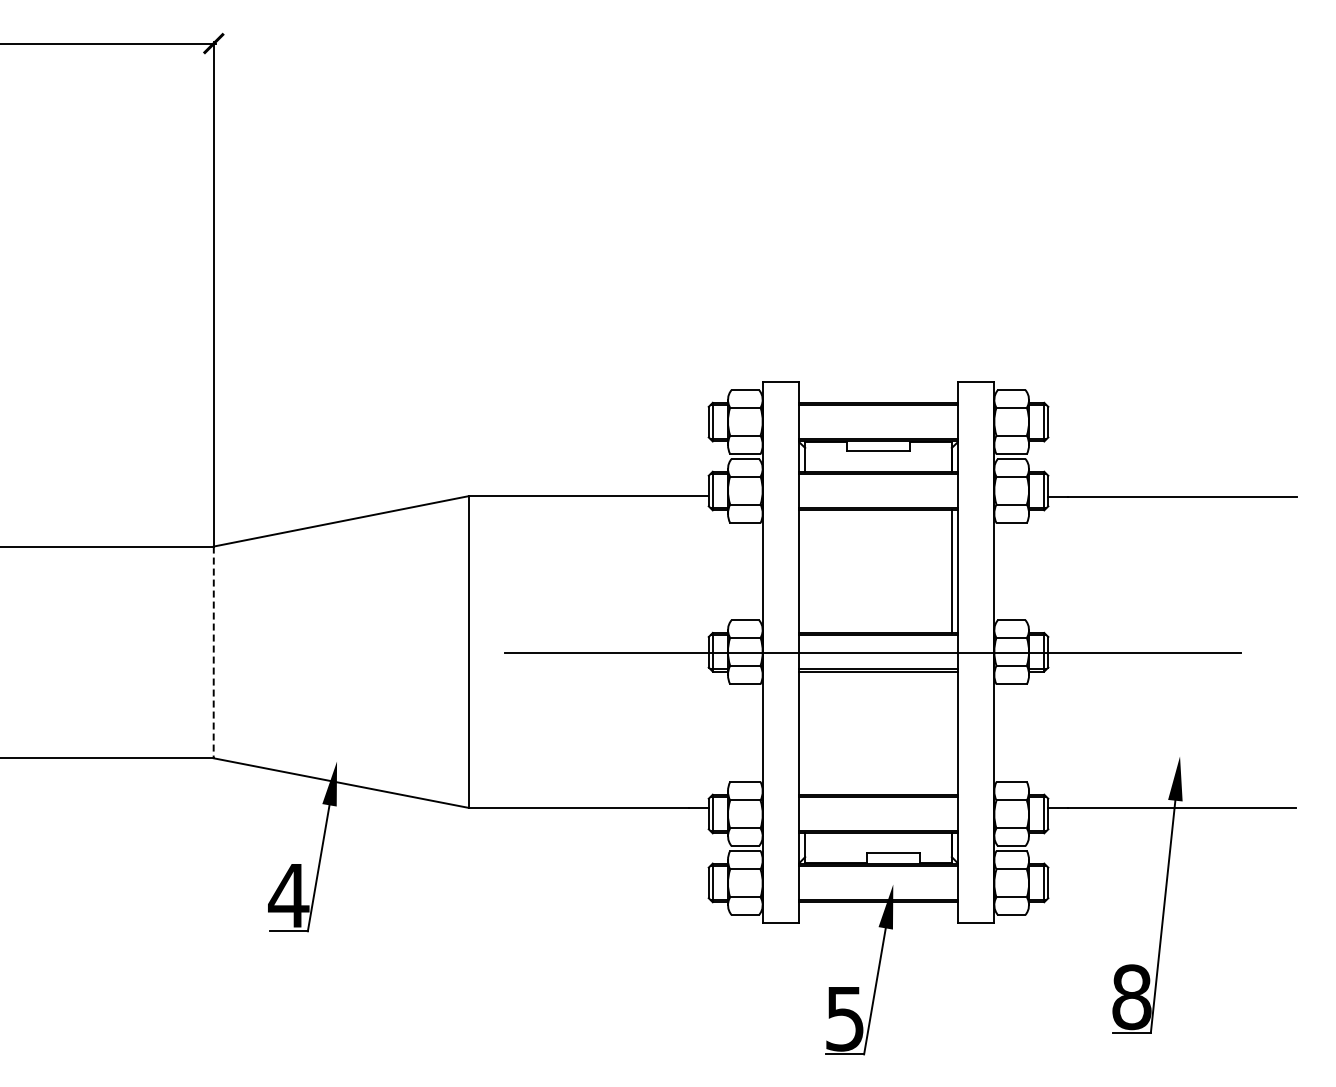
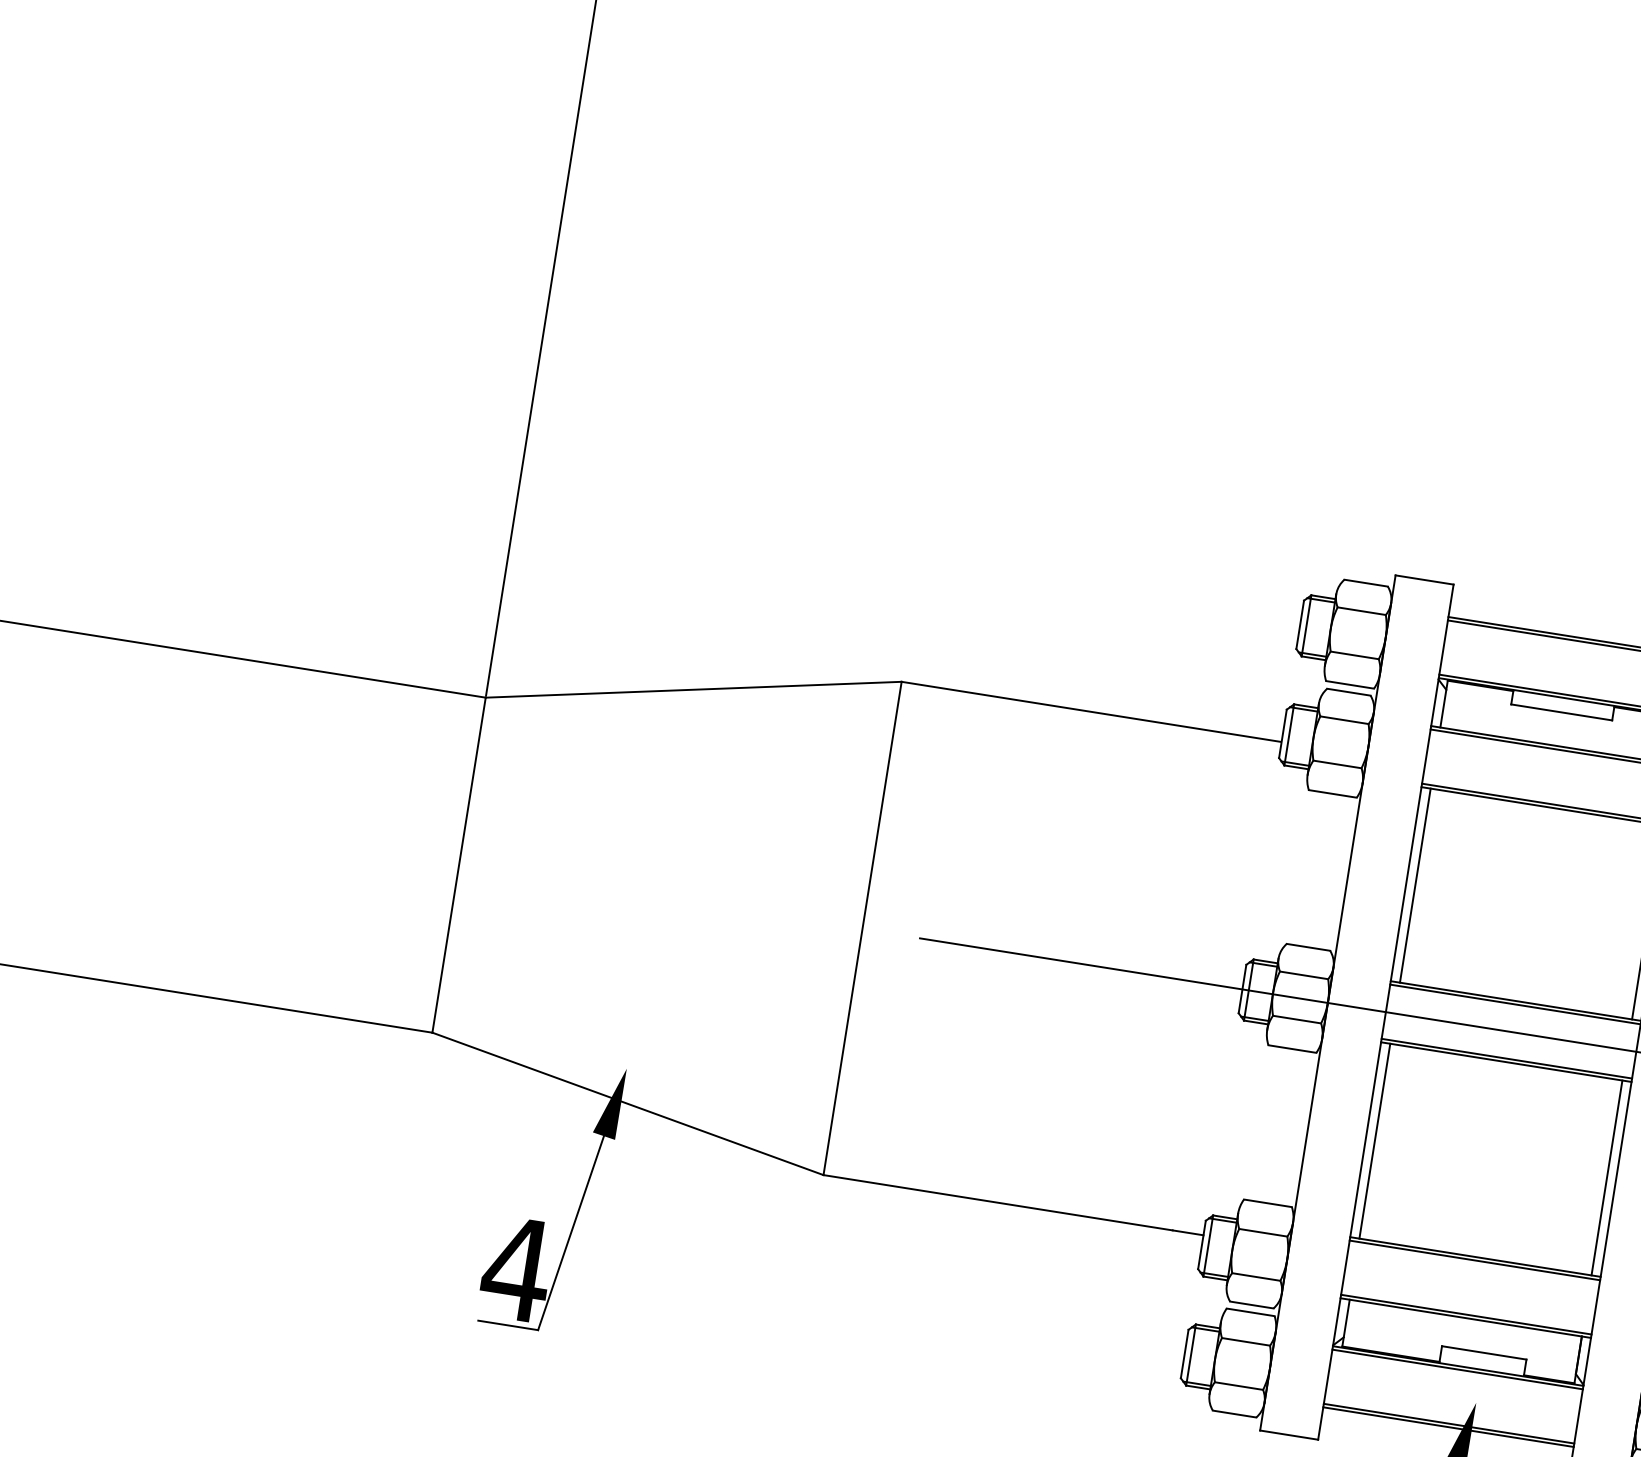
line: (805, 571) -> (1415, 885), added
line: (213, 652) -> (458, 865), dashed -> solid
line: (805, 732) -> (1375, 1140), added
line: (951, 732) -> (1606, 1176), added

